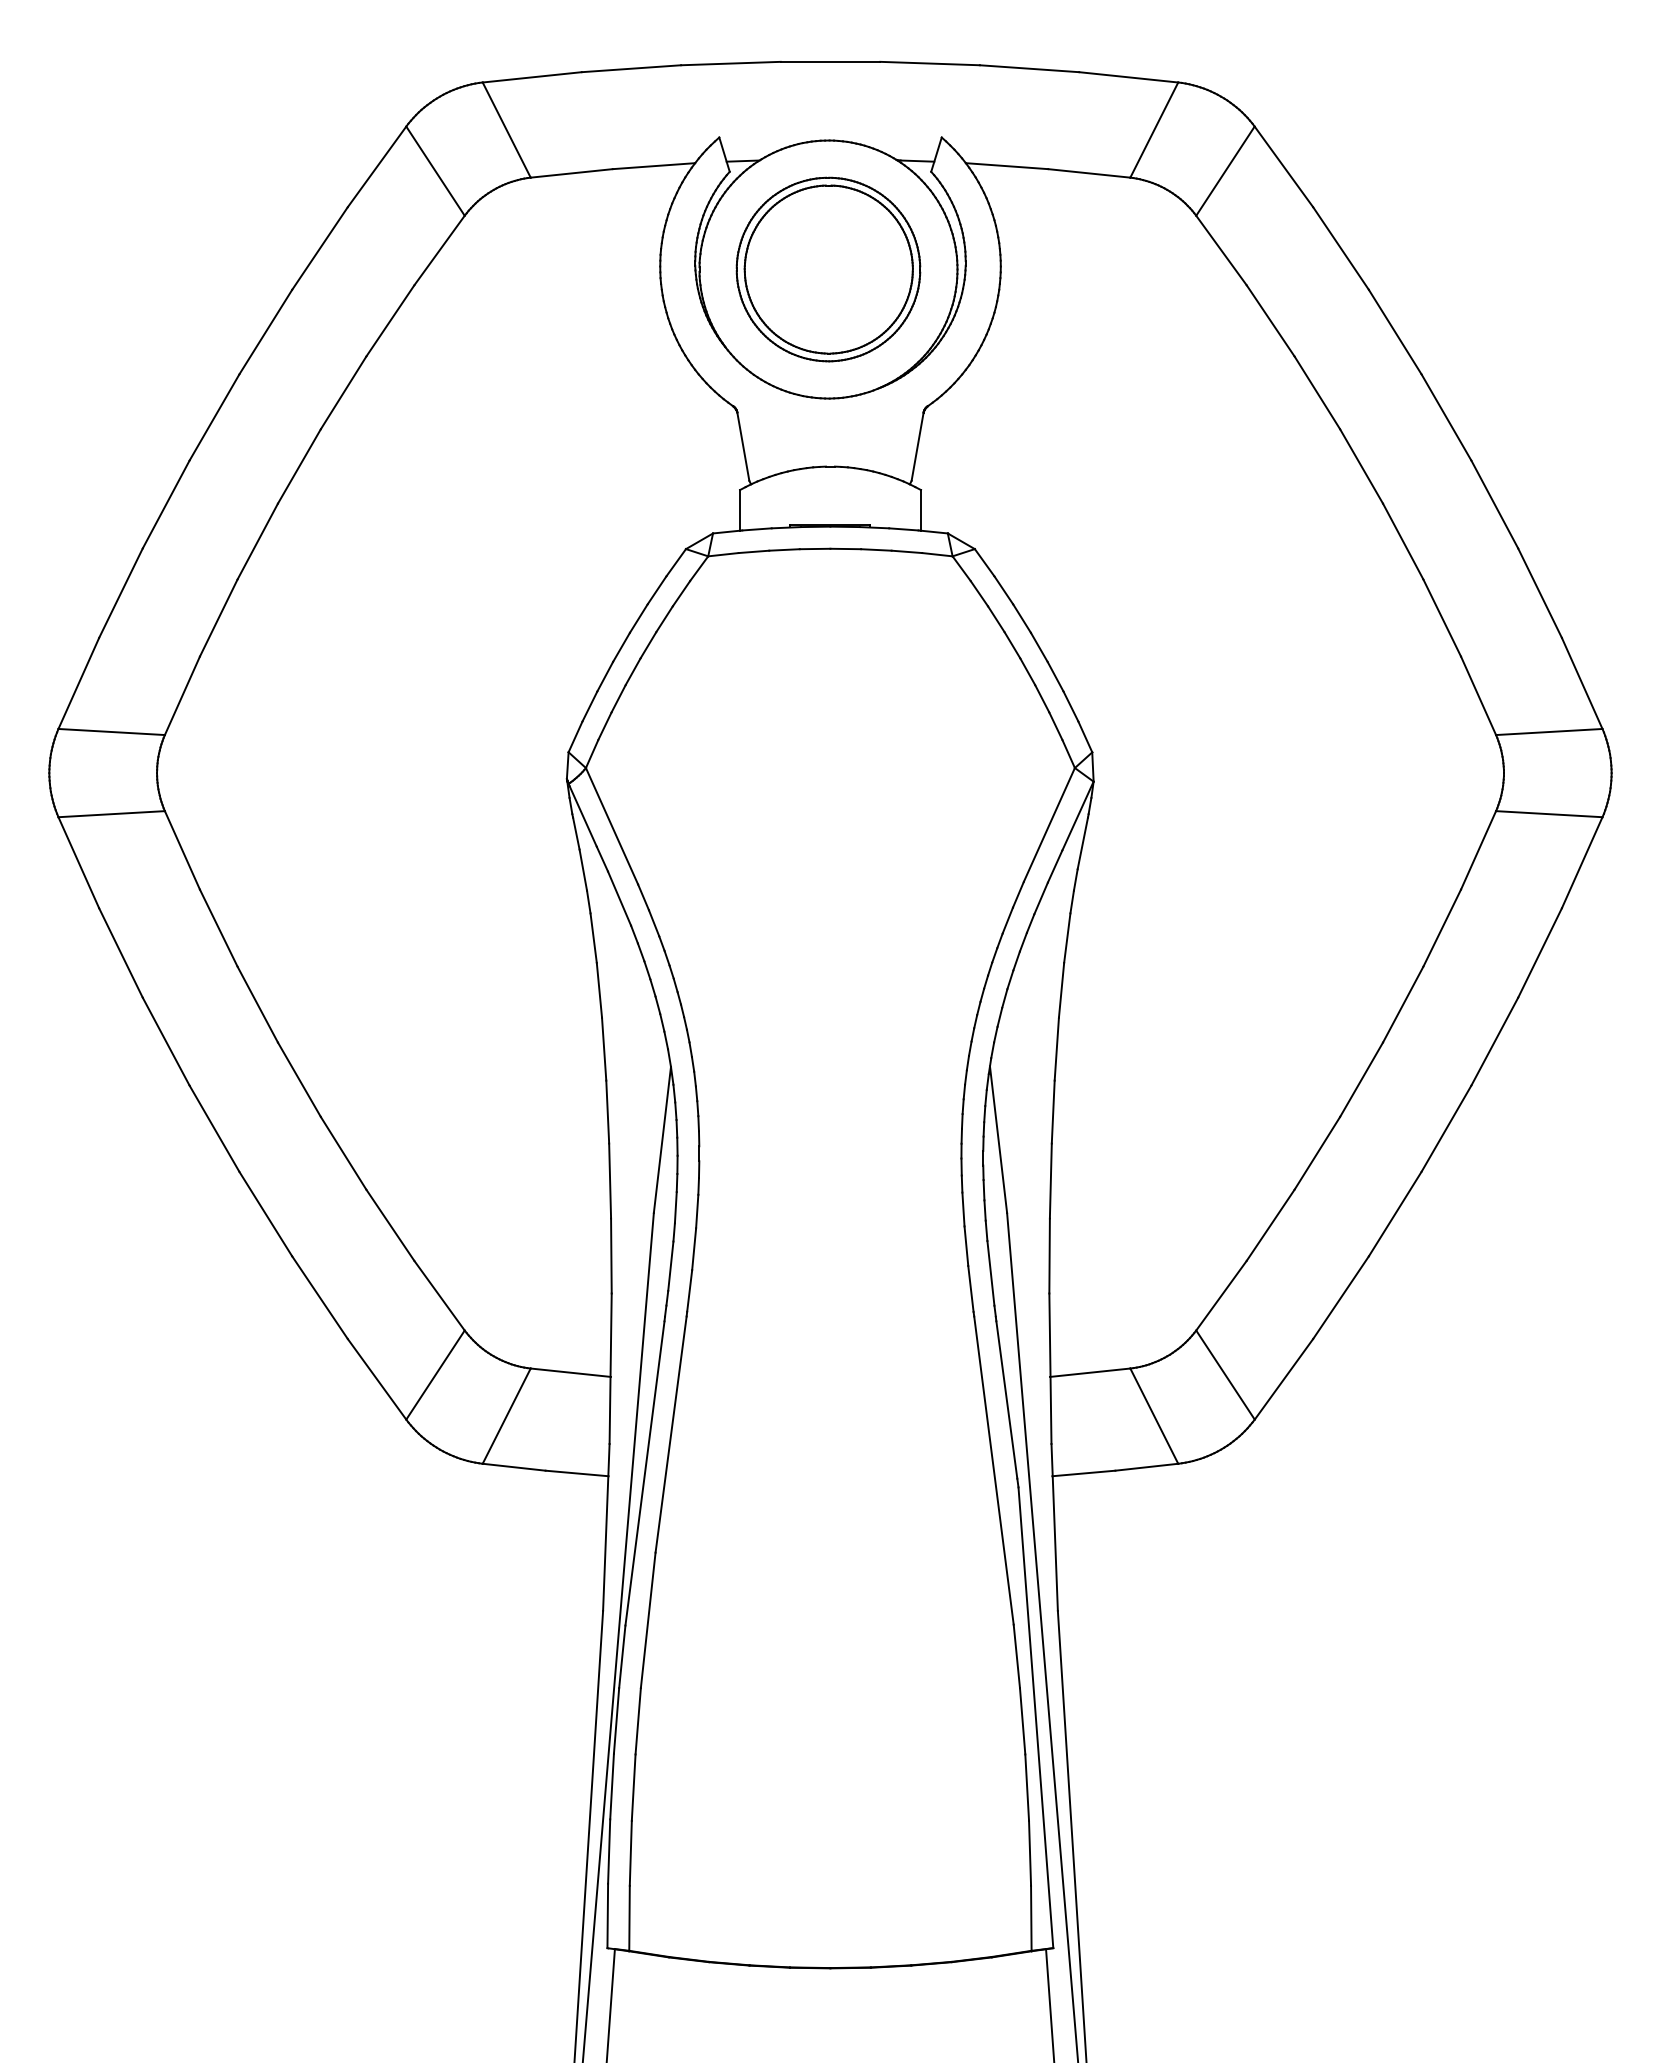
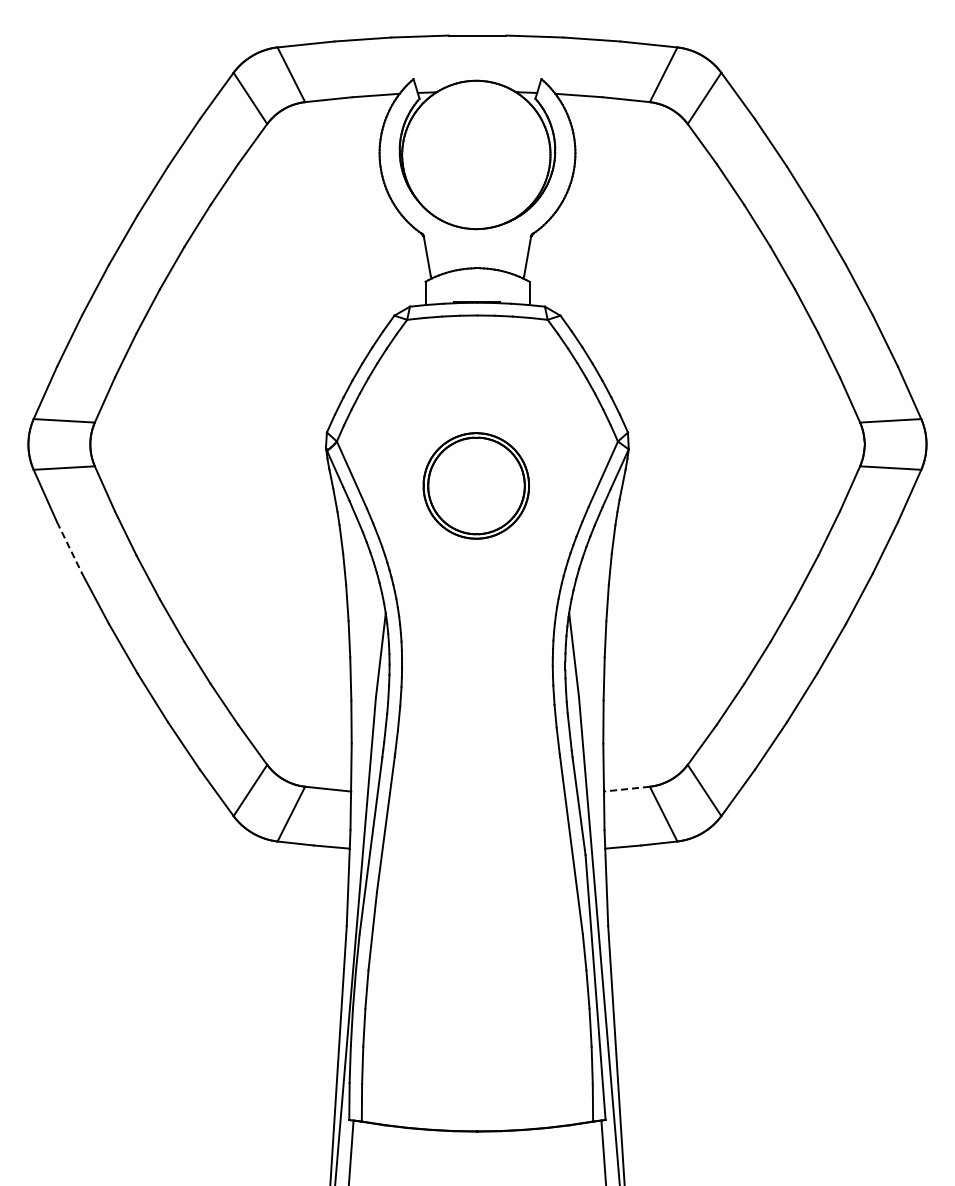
part: (827, 268) -> (475, 485), moved
line: (120, 952) -> (69, 547), solid -> dashed
line: (1089, 1373) -> (626, 789), solid -> dashed

